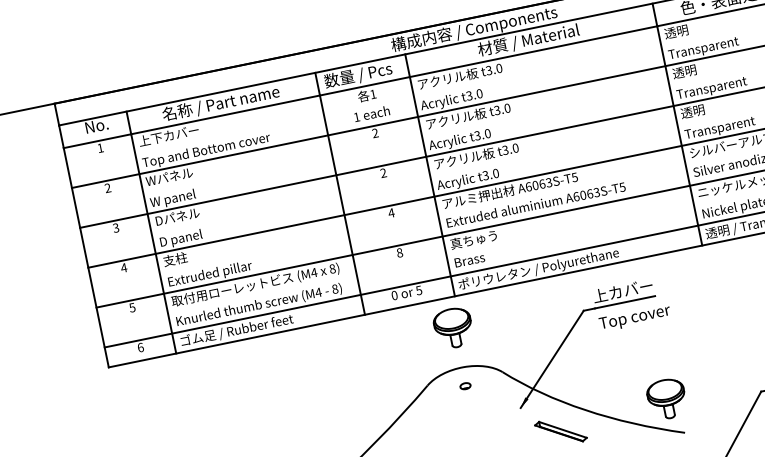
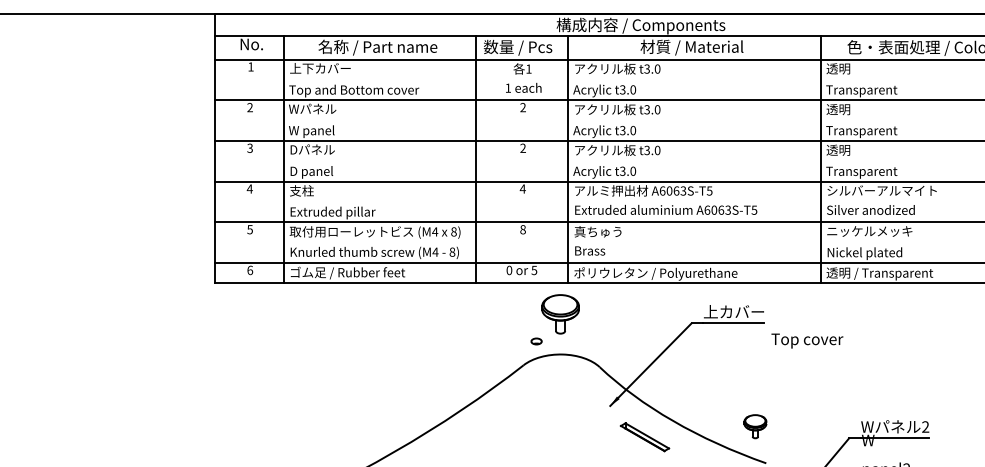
text: (635, 317) -> (807, 340), moved
part: (465, 386) -> (536, 341), moved
part: (667, 398) -> (755, 426), size x0.6

